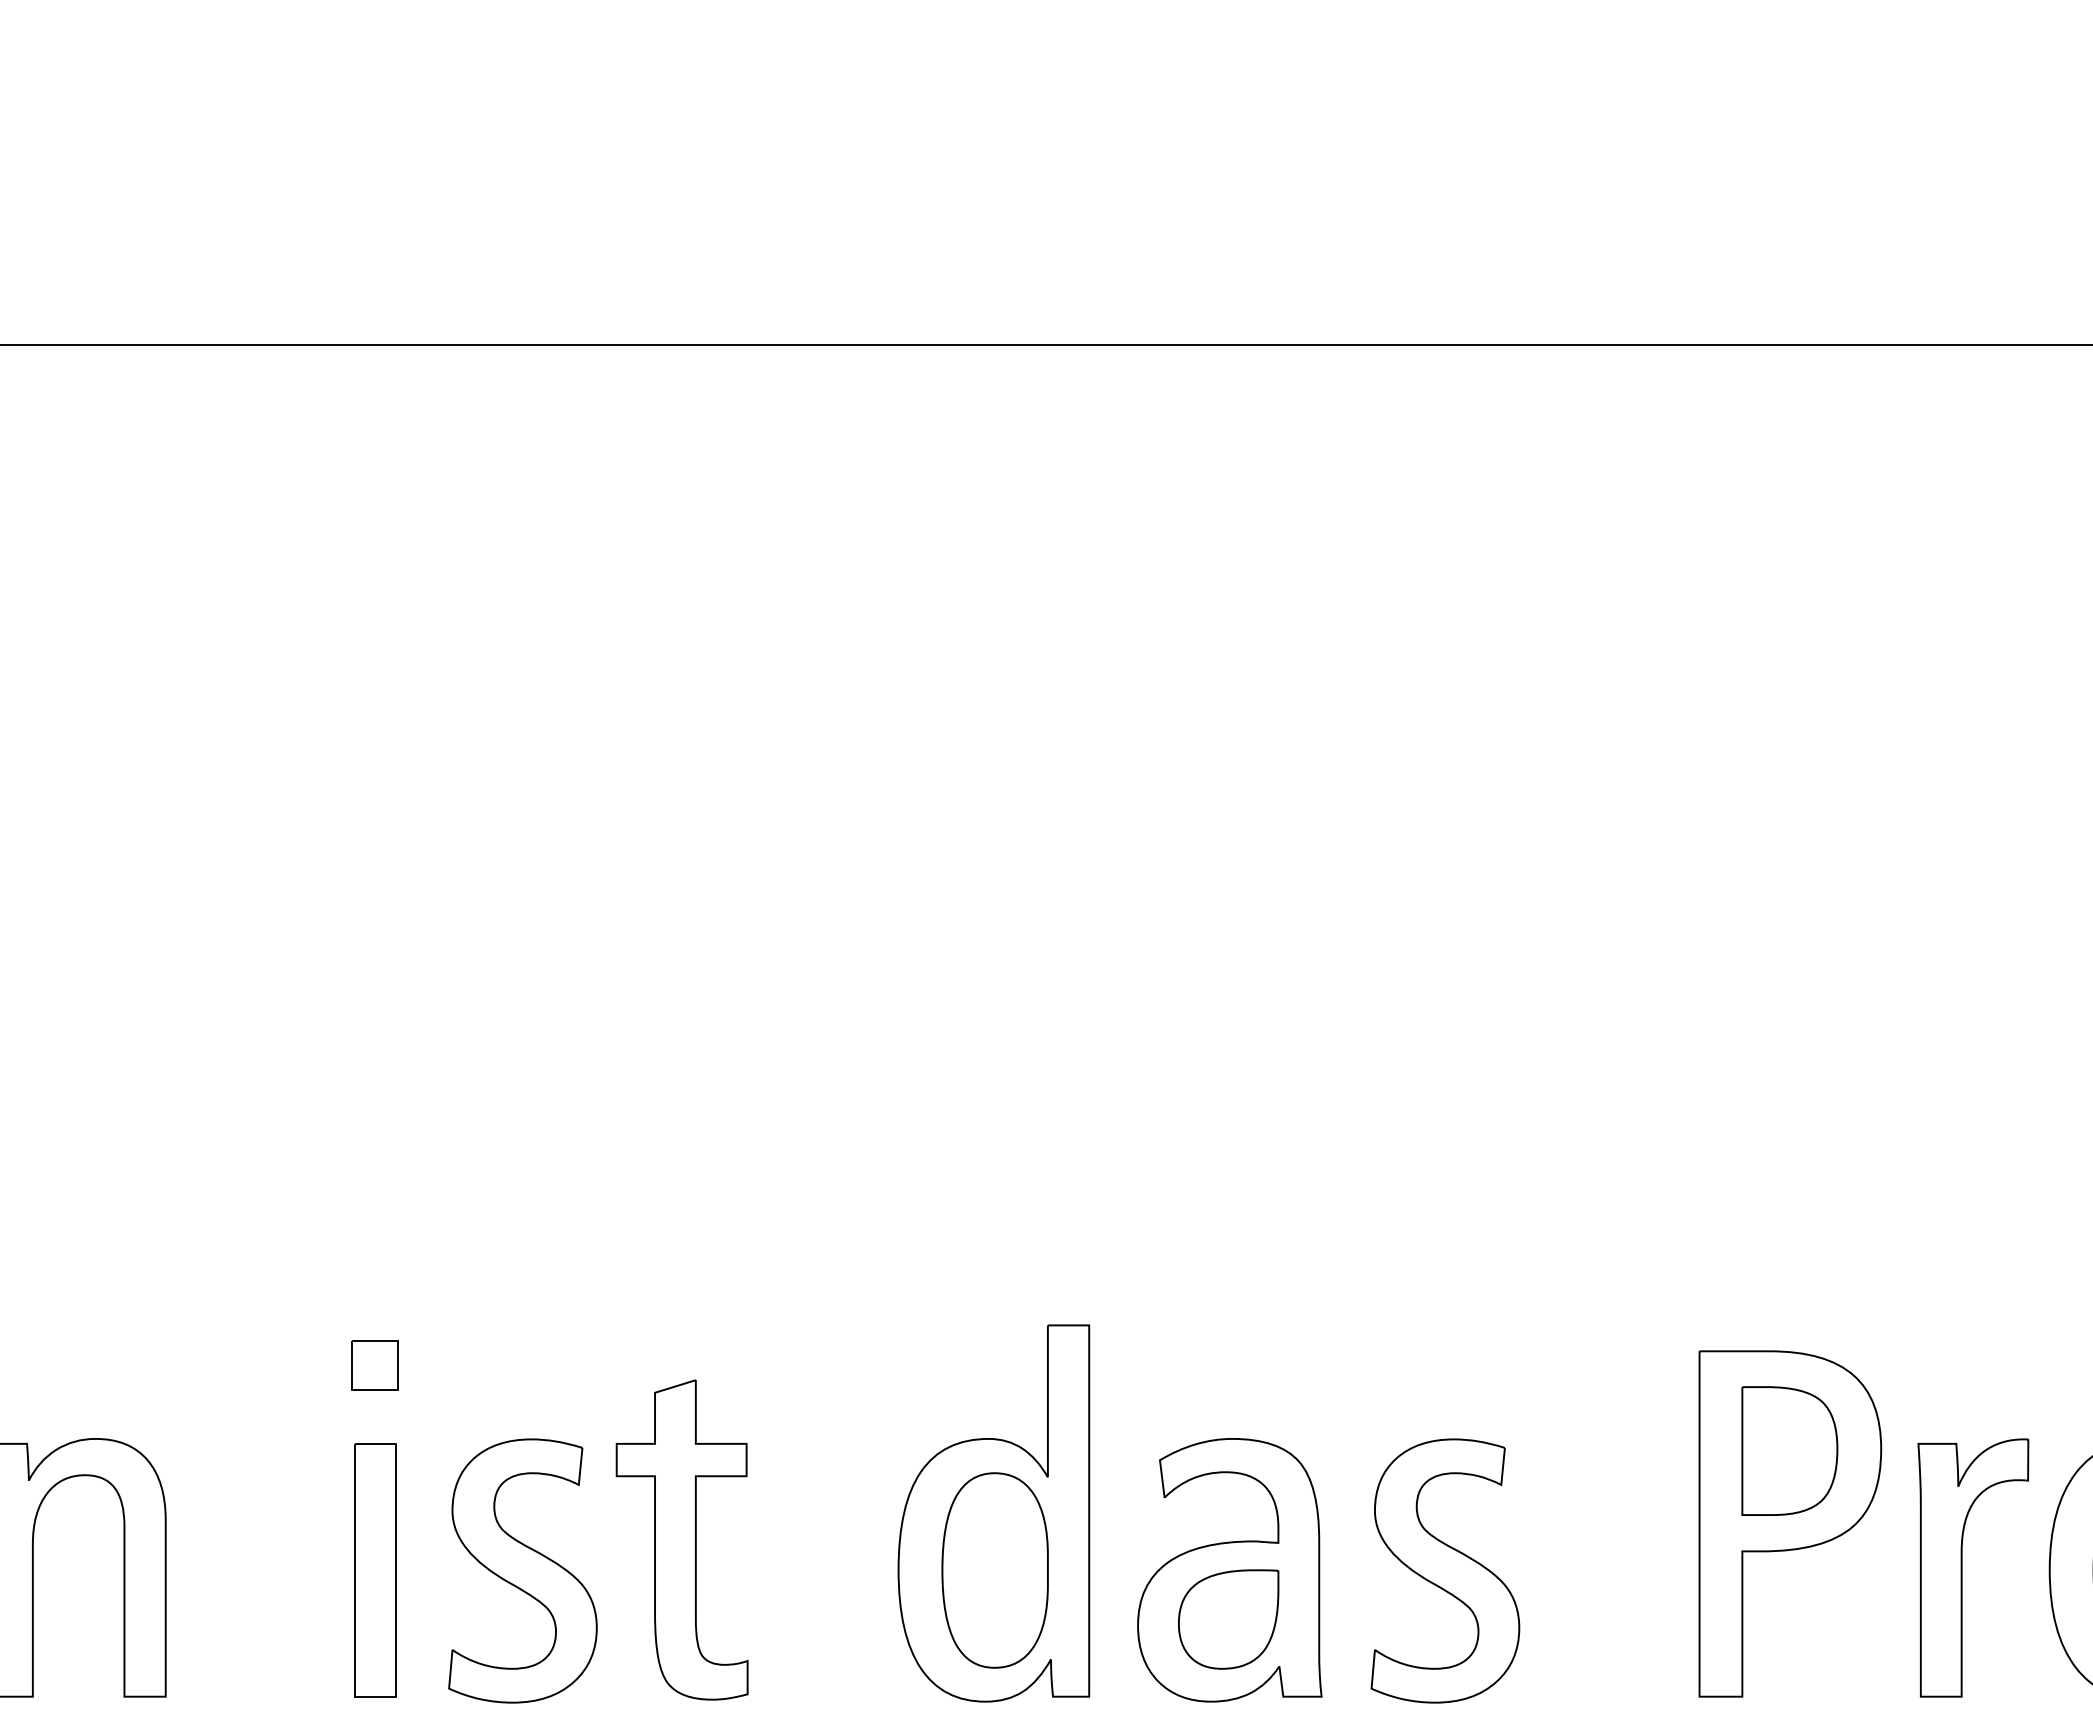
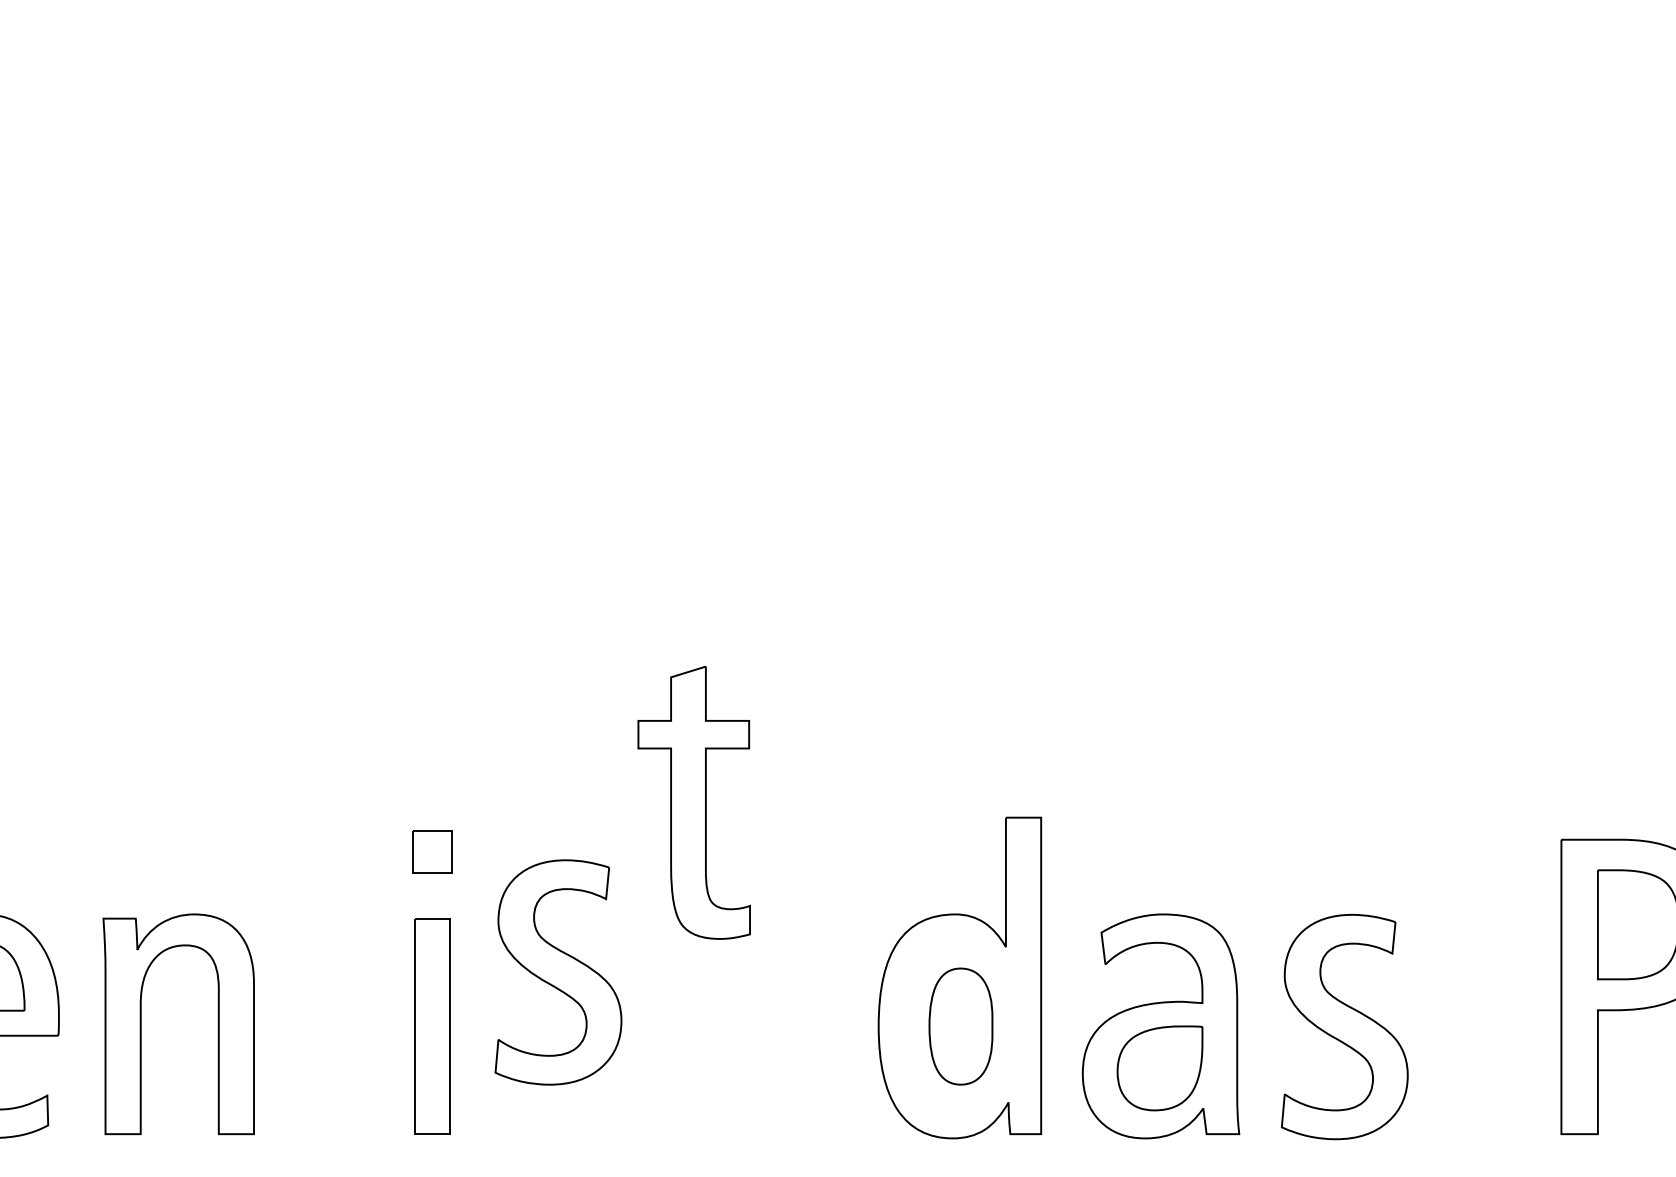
part: (681, 1539) -> (693, 802), moved
part: (522, 1570) -> (558, 972), moved
part: (994, 1570) -> (960, 1026), size x0.7

